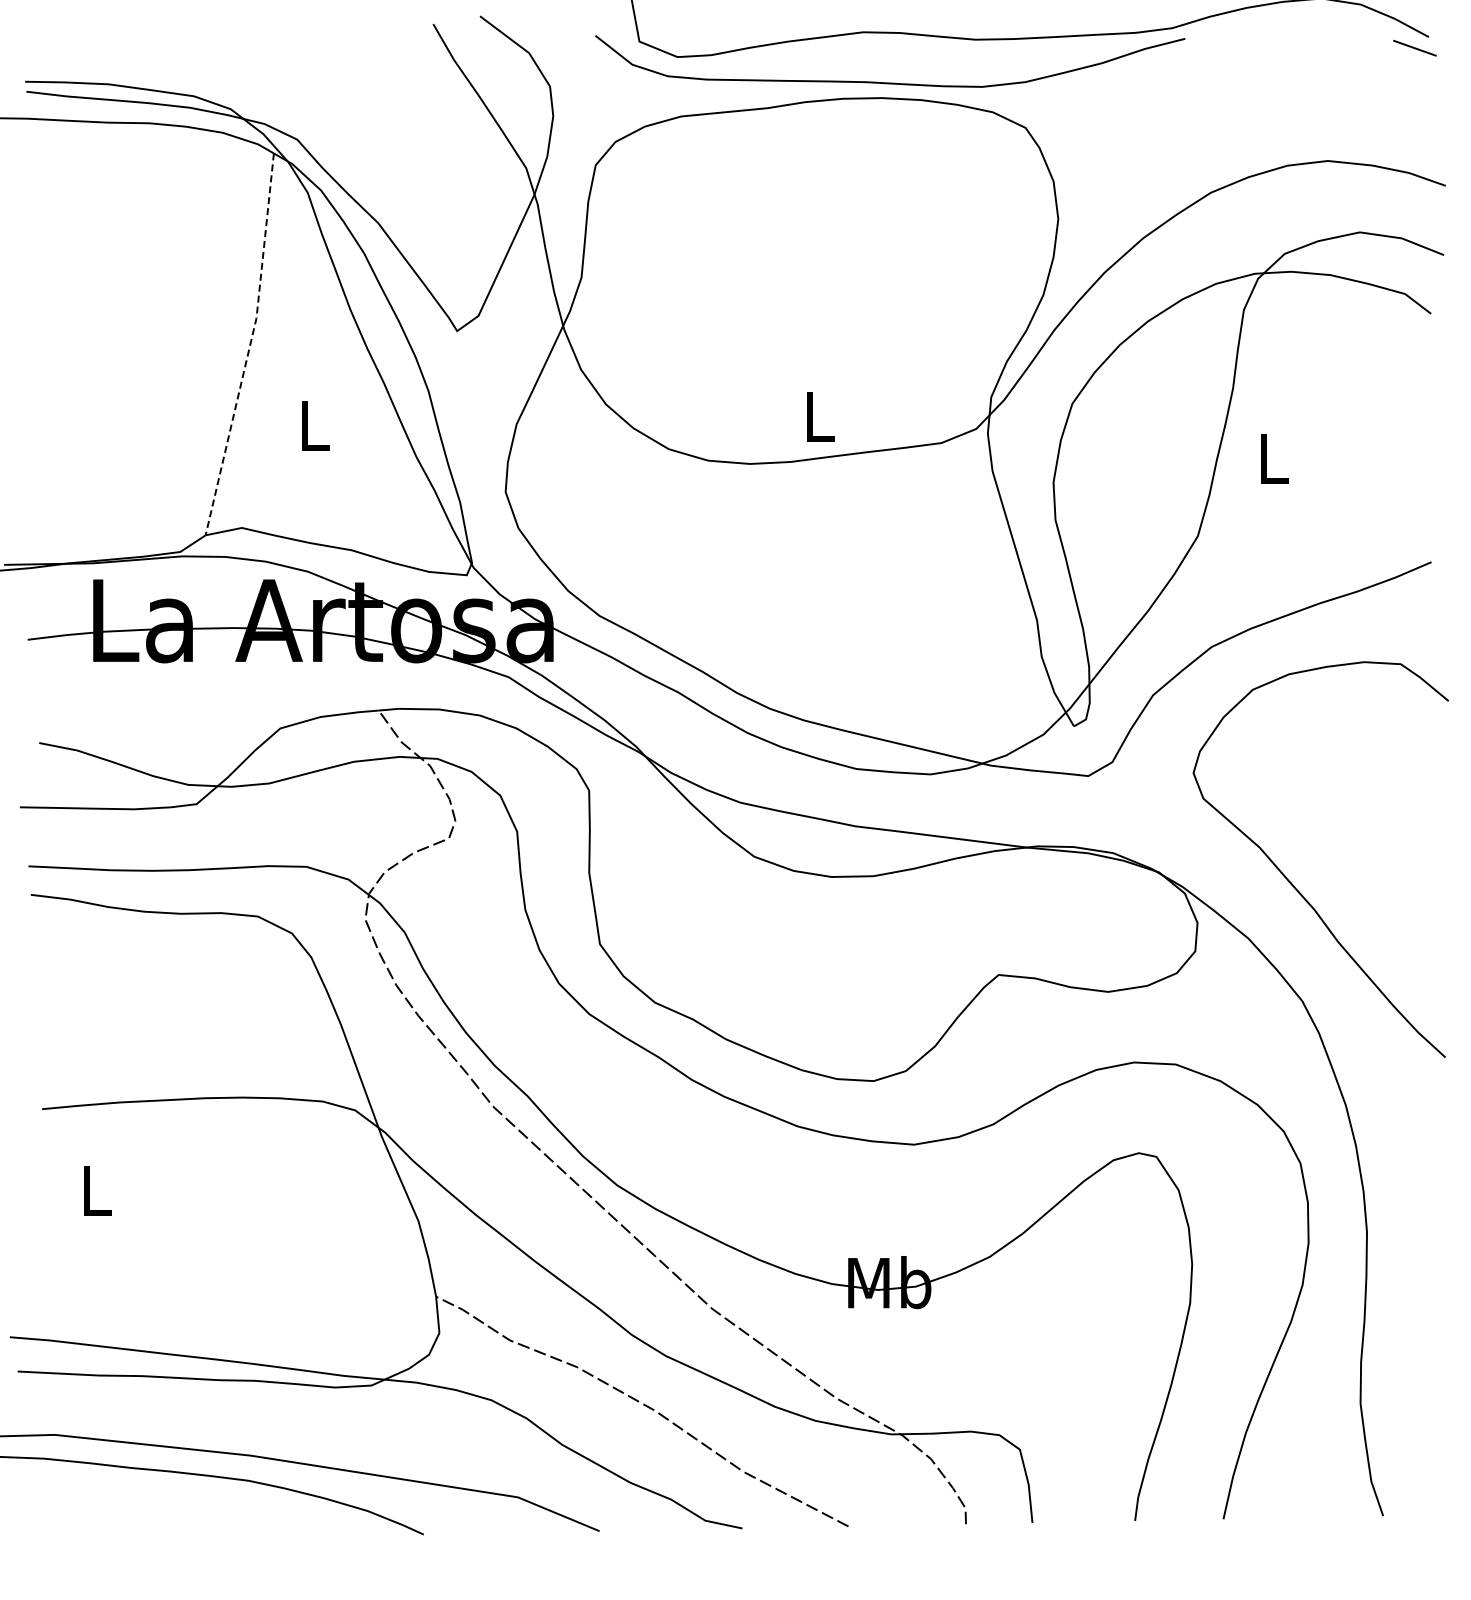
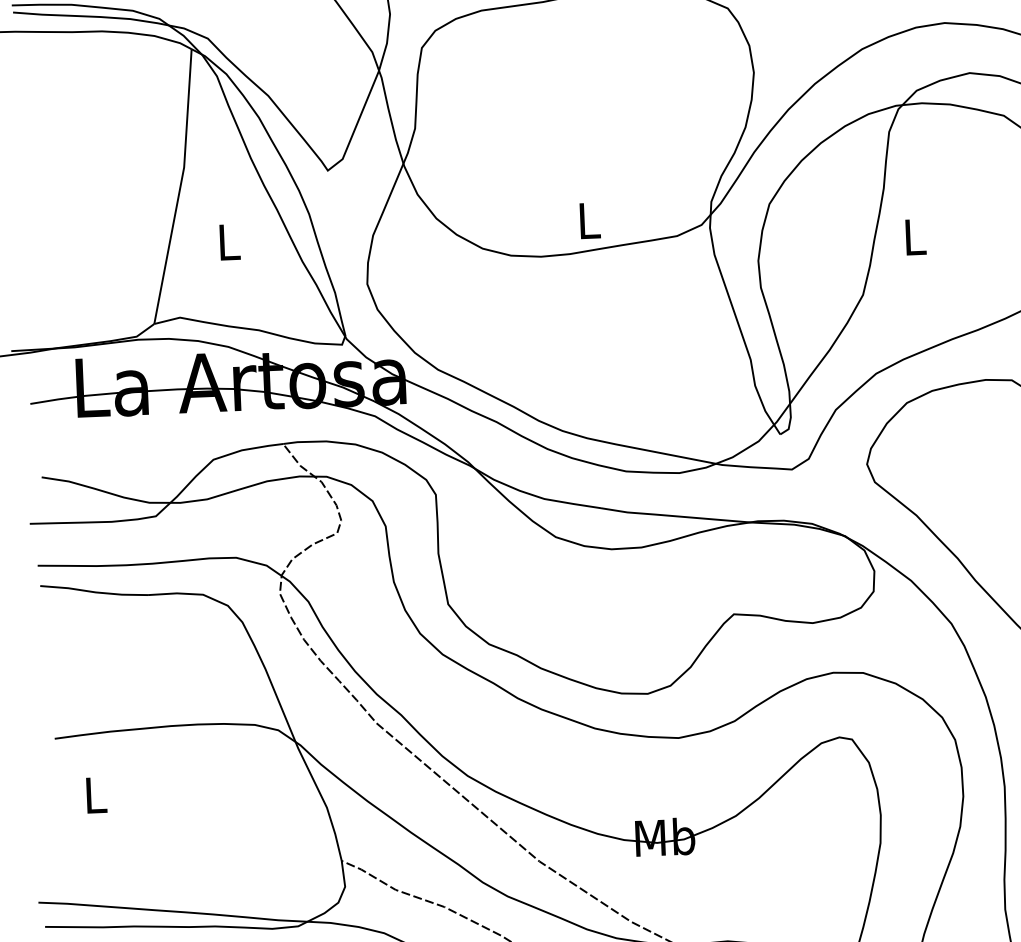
line: (250, 345) -> (180, 187), dashed -> solid

